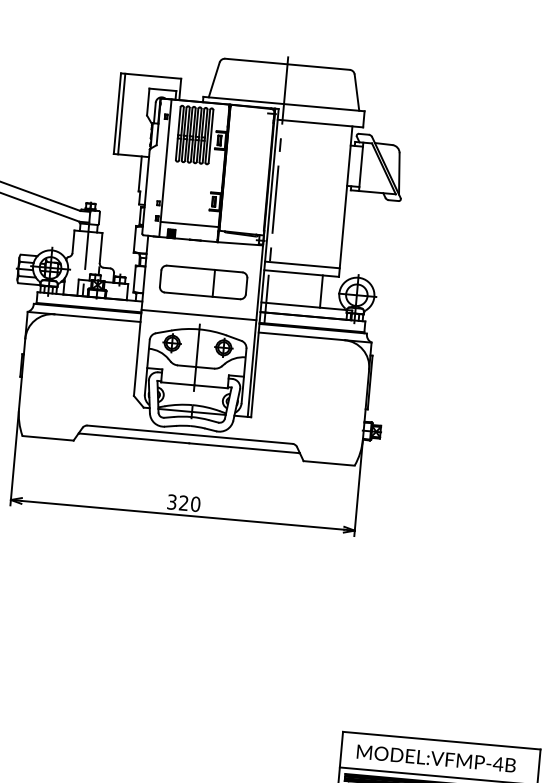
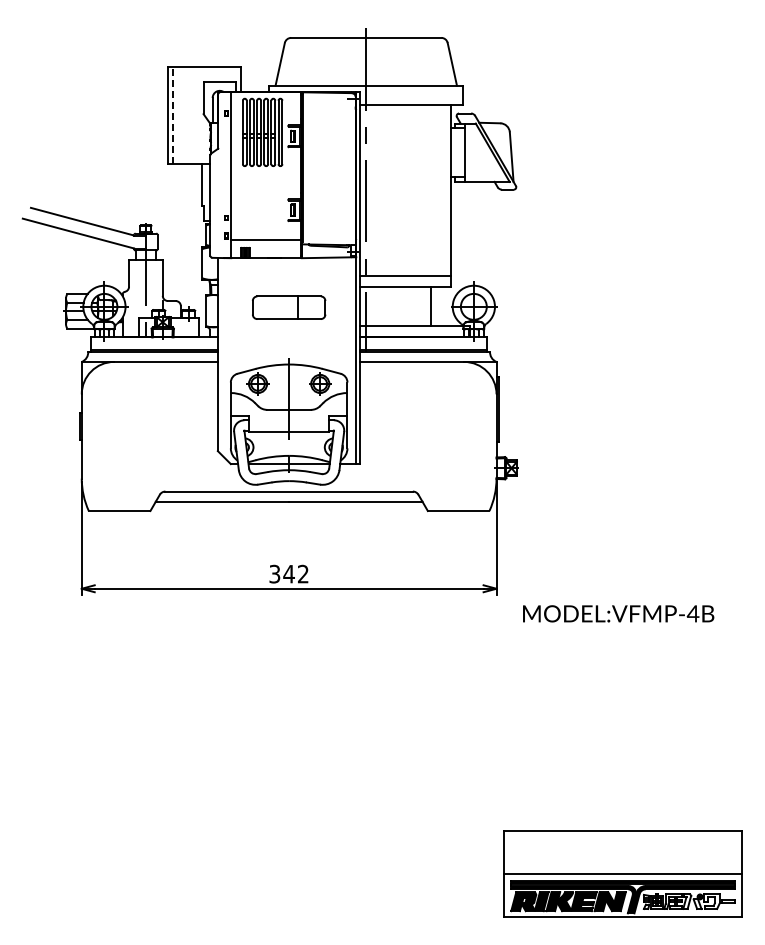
line: (121, 114) -> (173, 115), solid -> dashed
part: (203, 282) -> (288, 307), size x0.7
line: (198, 315) -> (286, 347), removed
text: (189, 503) -> (295, 573), 320 -> 342
text: (436, 758) -> (618, 613), moved

